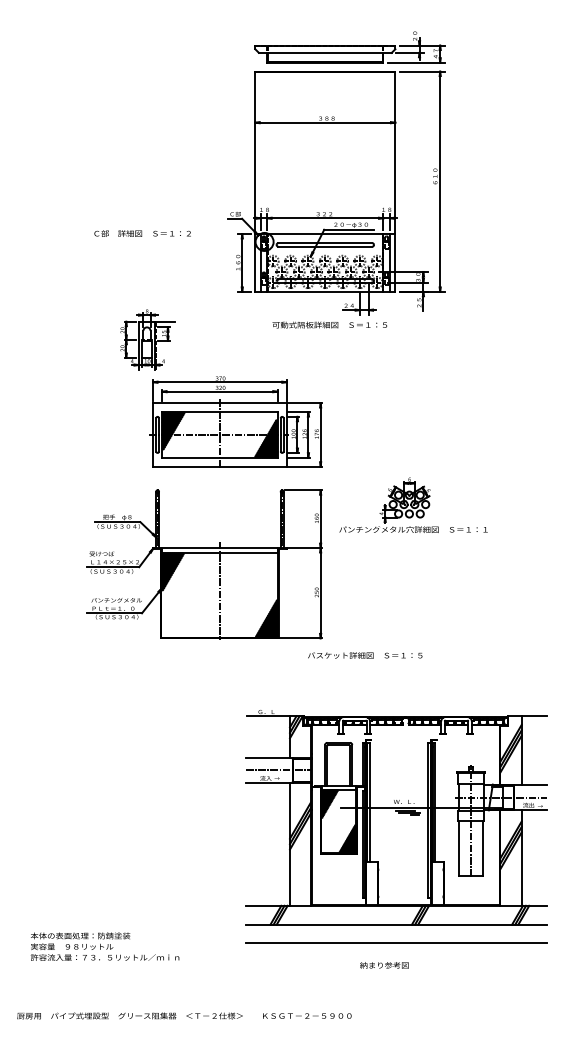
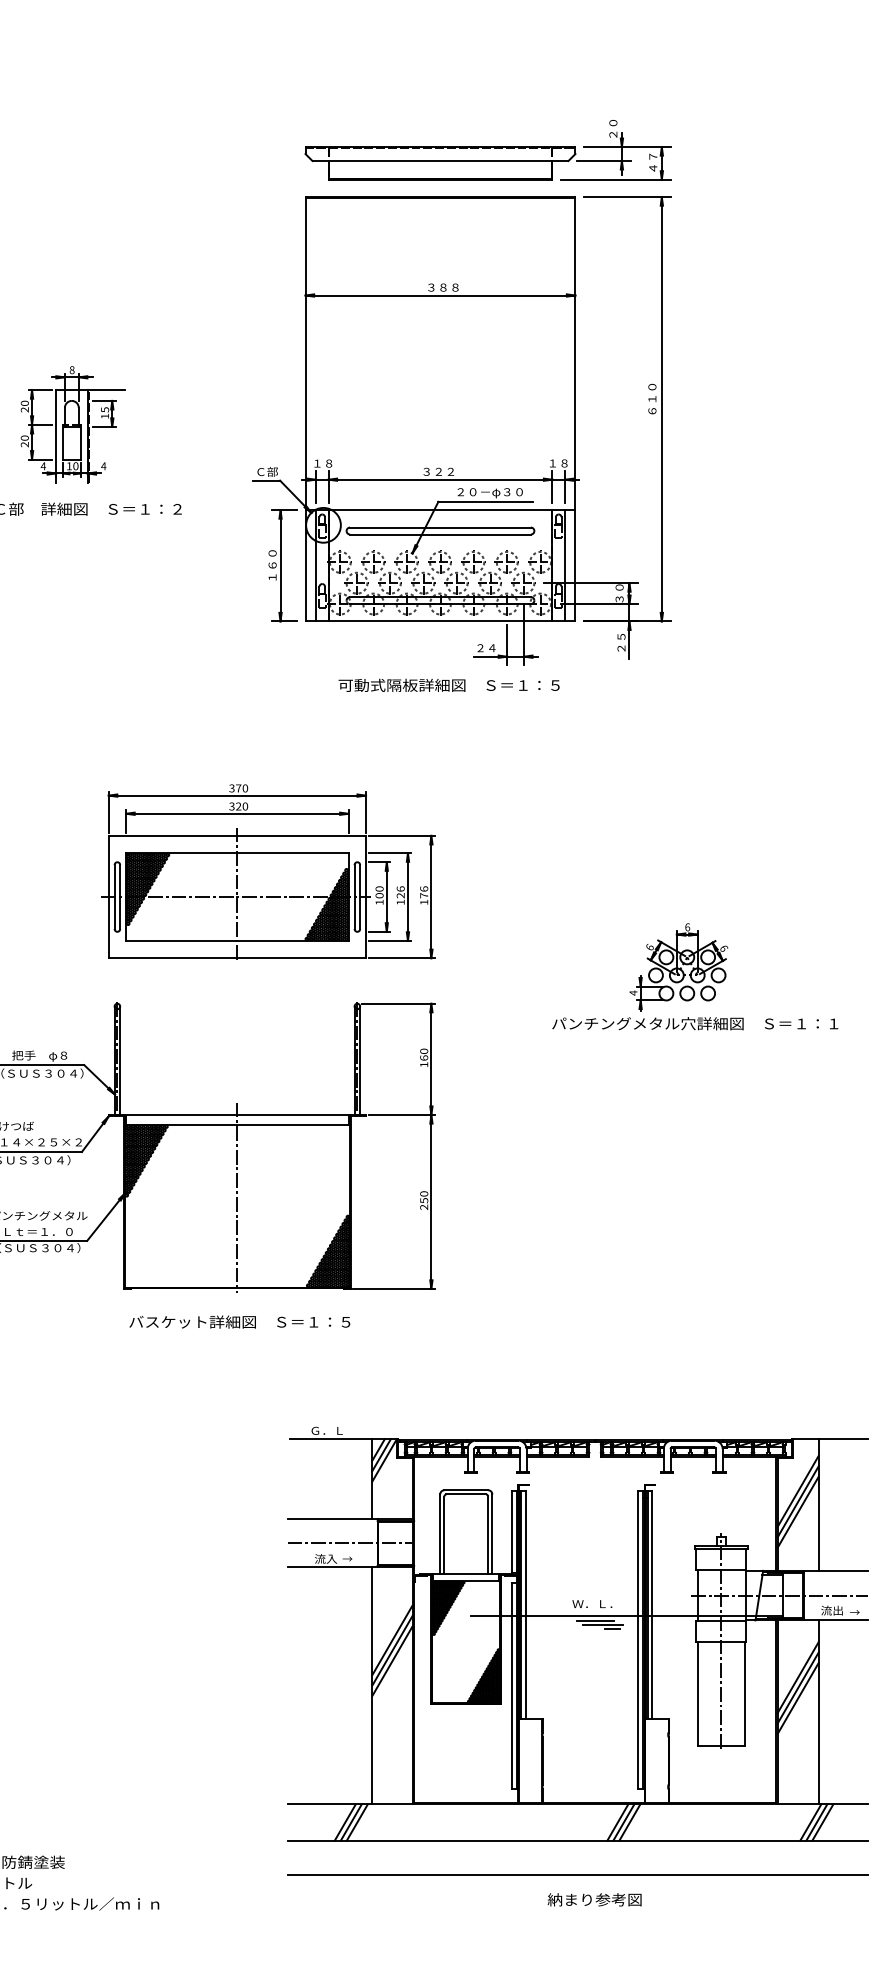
part: (147, 339) -> (72, 424), moved
part: (413, 504) -> (695, 975), moved
text: (365, 655) -> (240, 1322), moved
text: (384, 965) -> (594, 1900), moved

